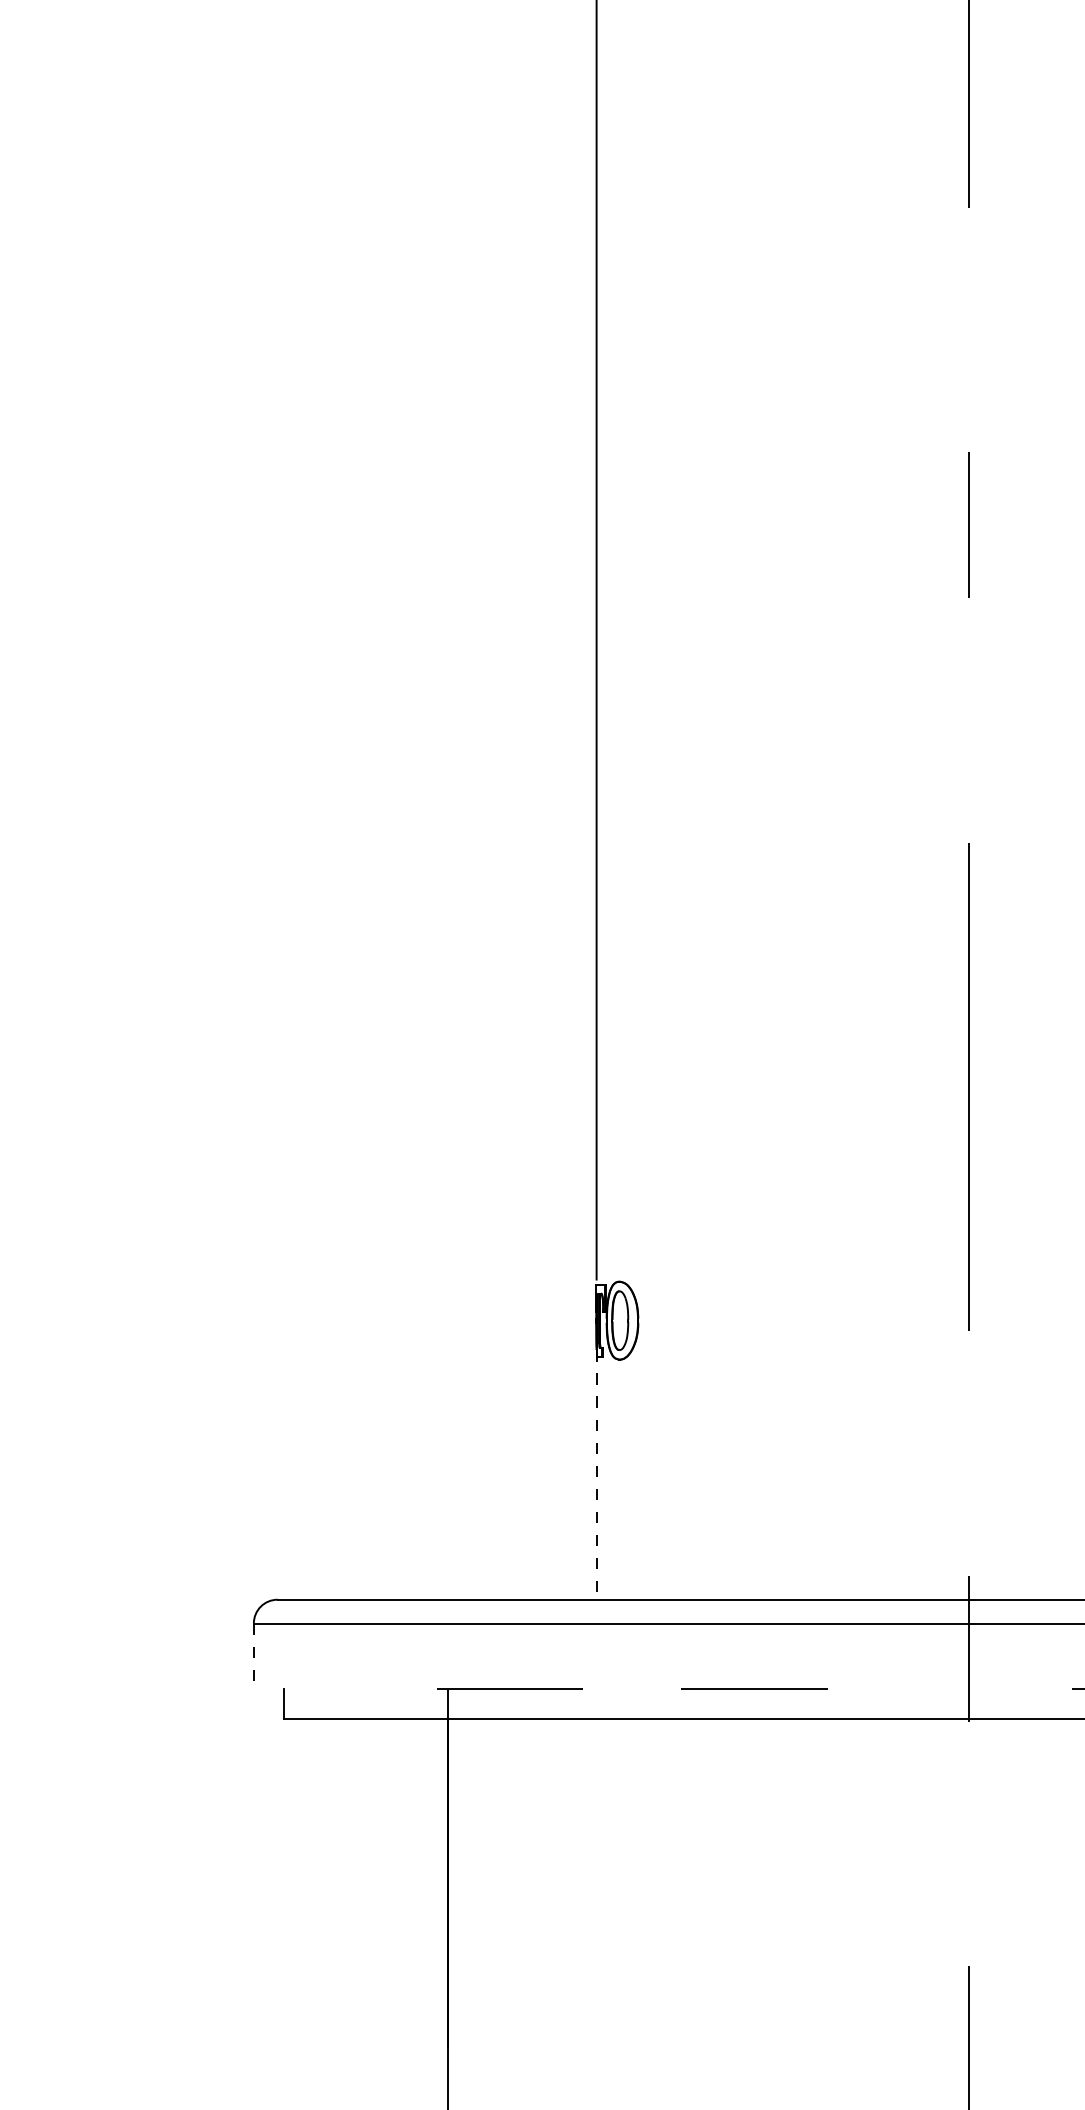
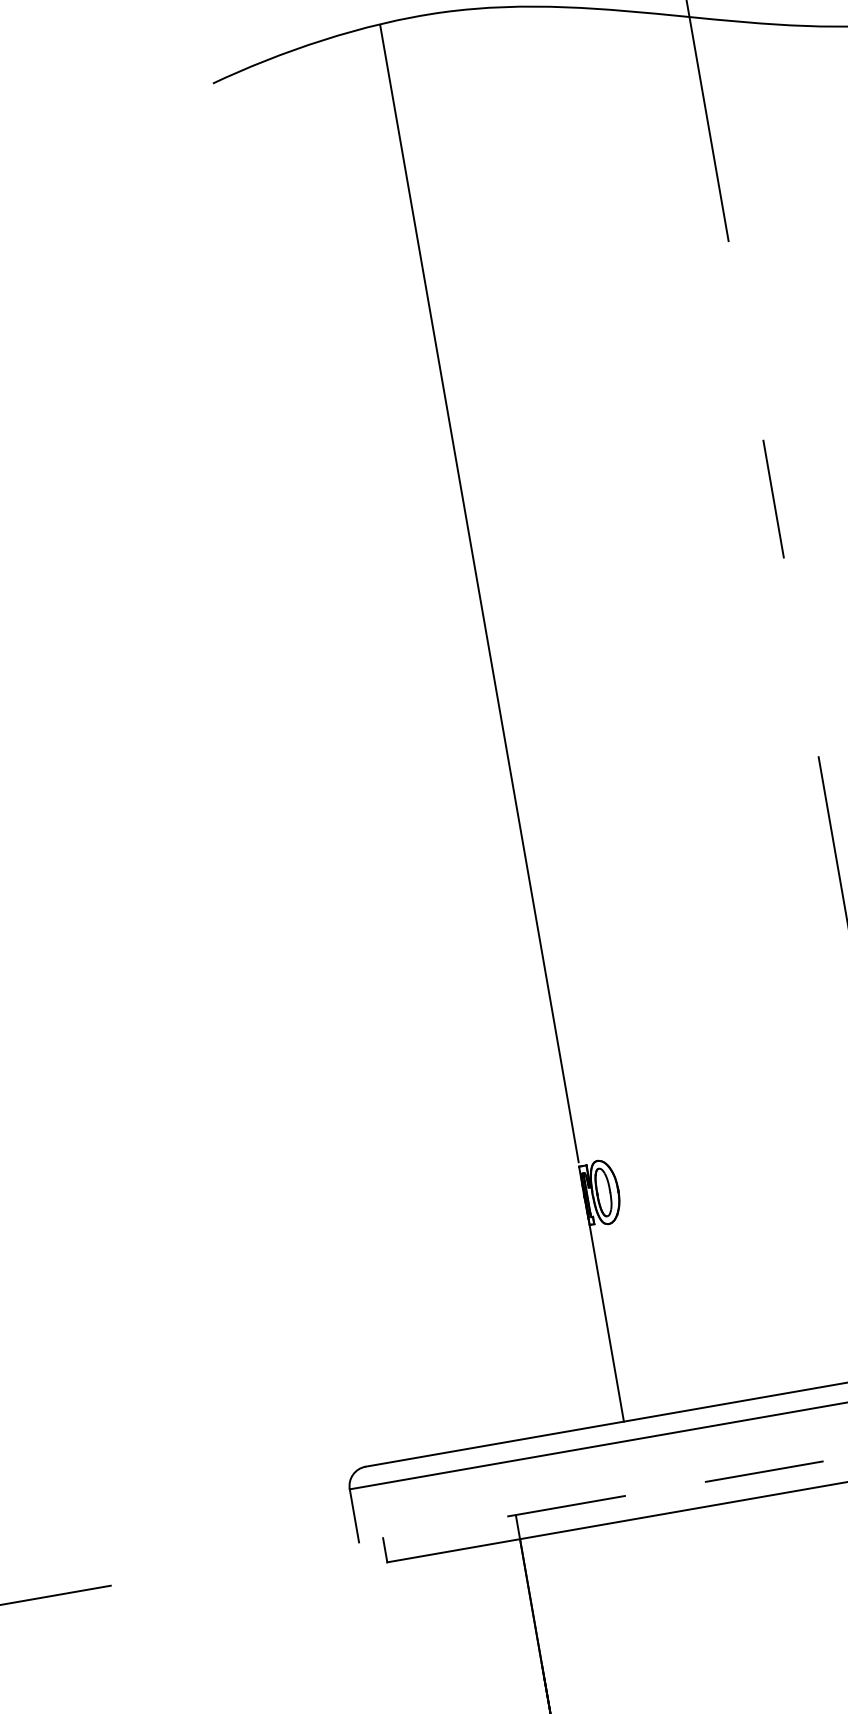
line: (596, 1464) -> (604, 1312), dashed -> solid
line: (253, 1656) -> (354, 1516), dashed -> solid

